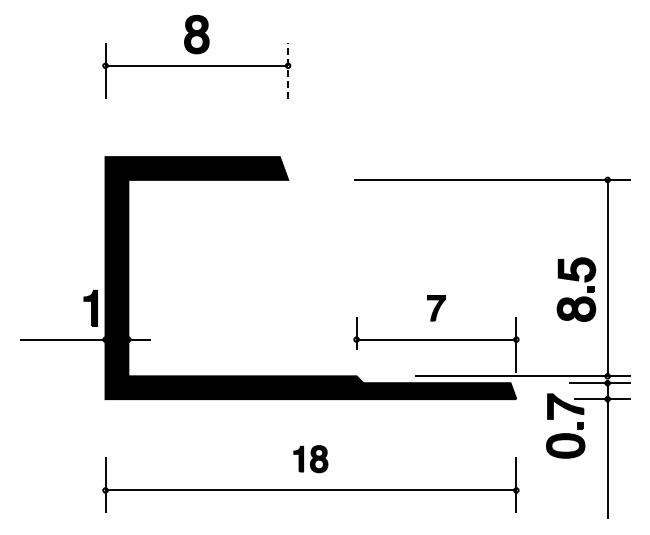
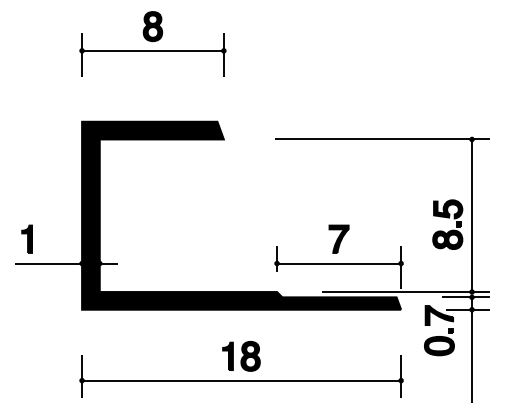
line: (288, 70) -> (224, 54), dashed -> solid
part: (90, 307) -> (26, 238), moved
part: (436, 307) -> (339, 238), size x1.43
part: (310, 458) -> (241, 355), size x1.43

